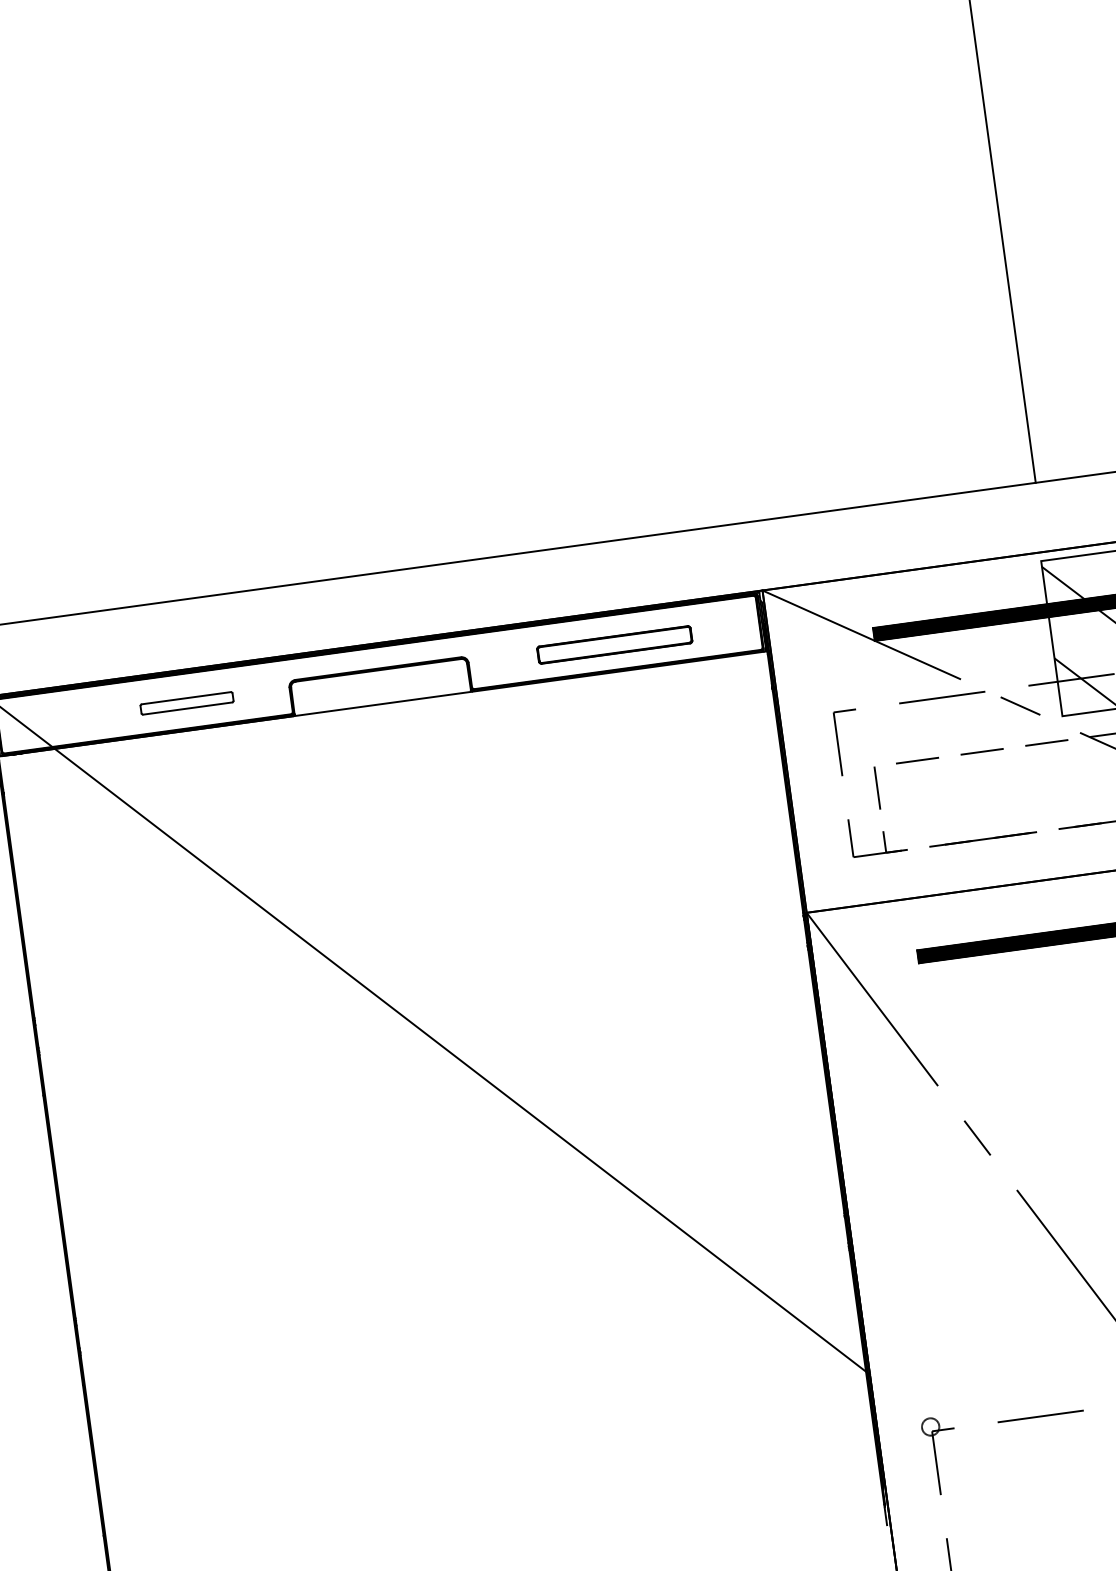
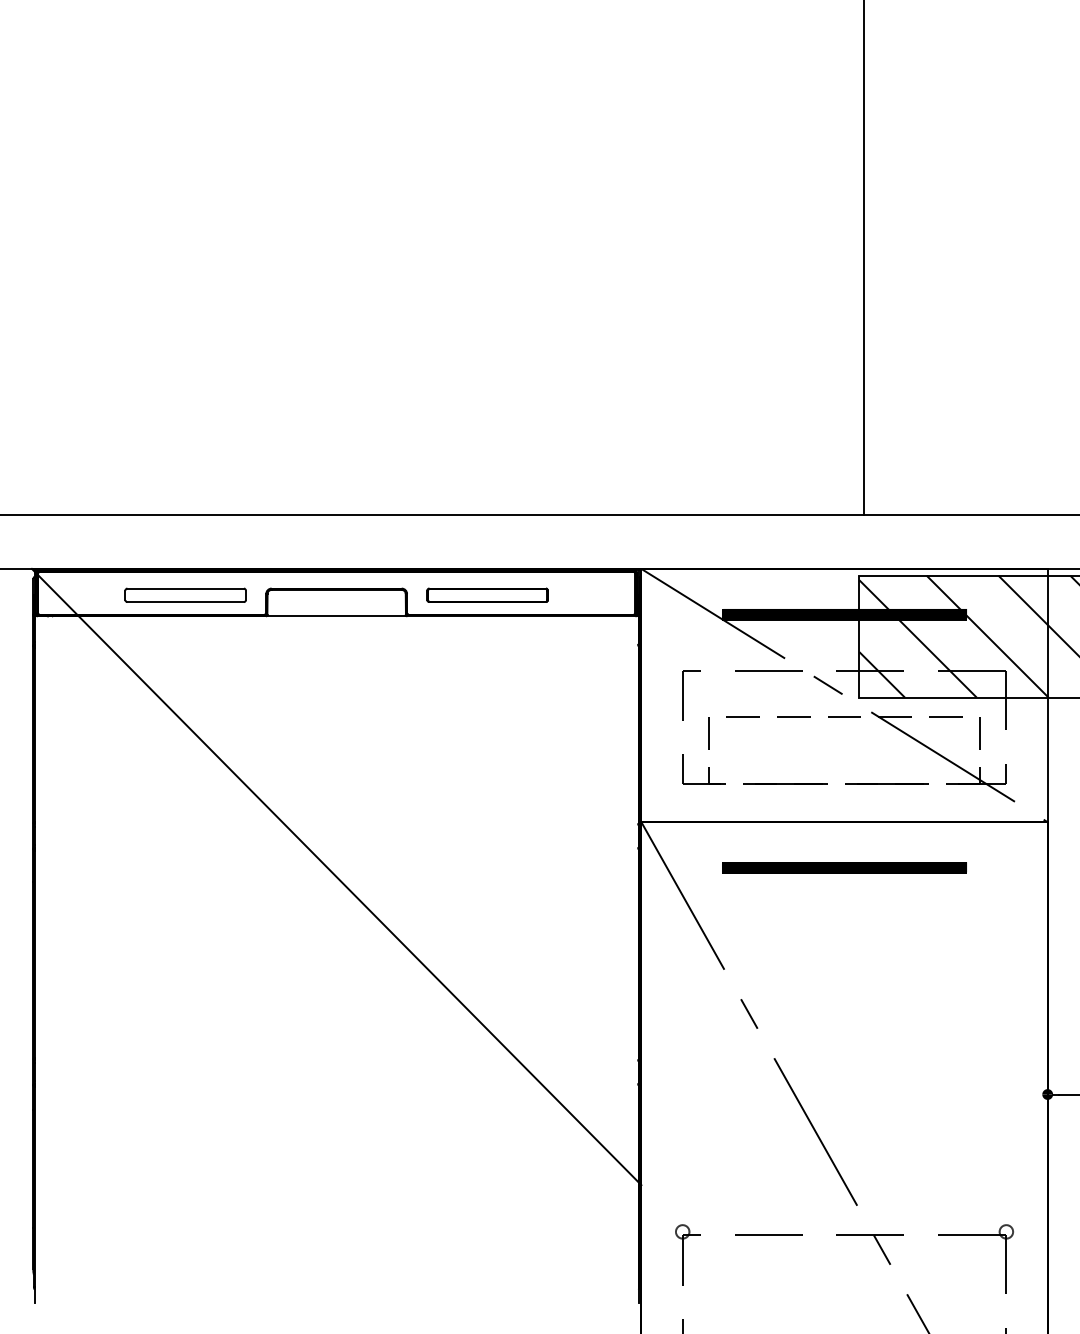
part: (614, 643) -> (487, 594), moved
part: (186, 702) -> (185, 594), size x1.67

